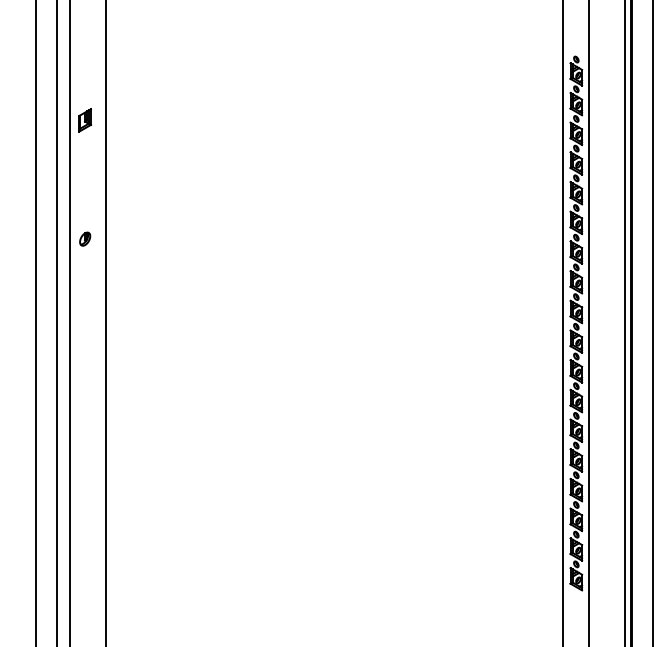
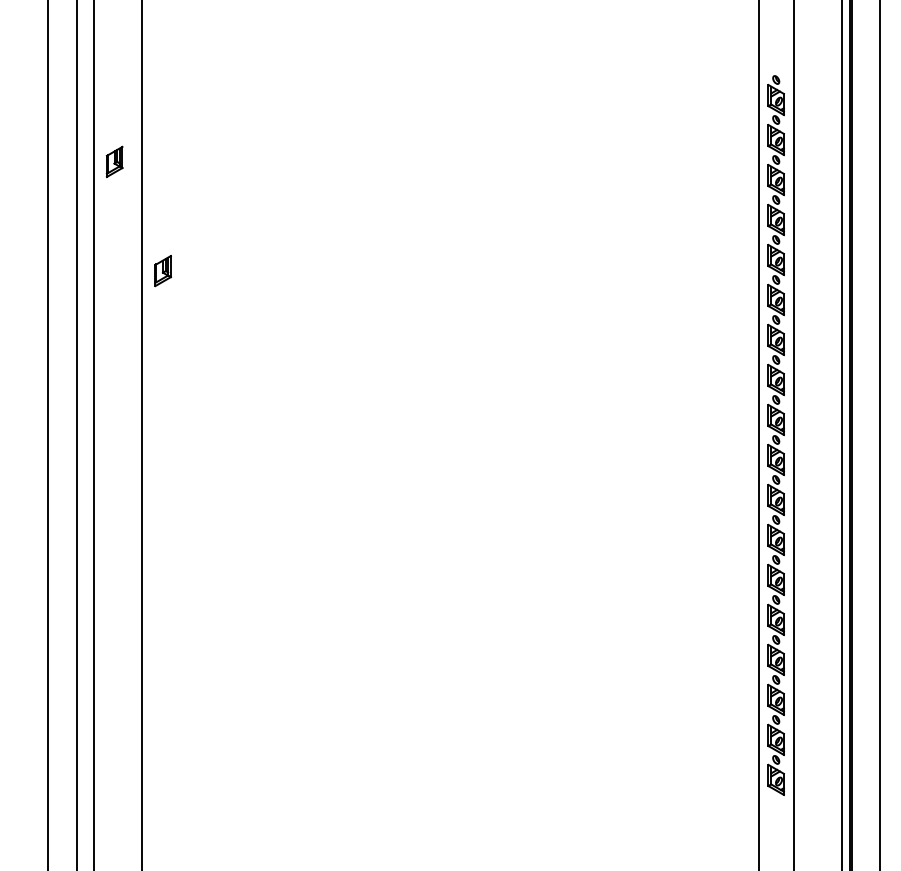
part: (120, 201) -> (162, 271), added
part: (85, 238) -> (115, 321), removed

